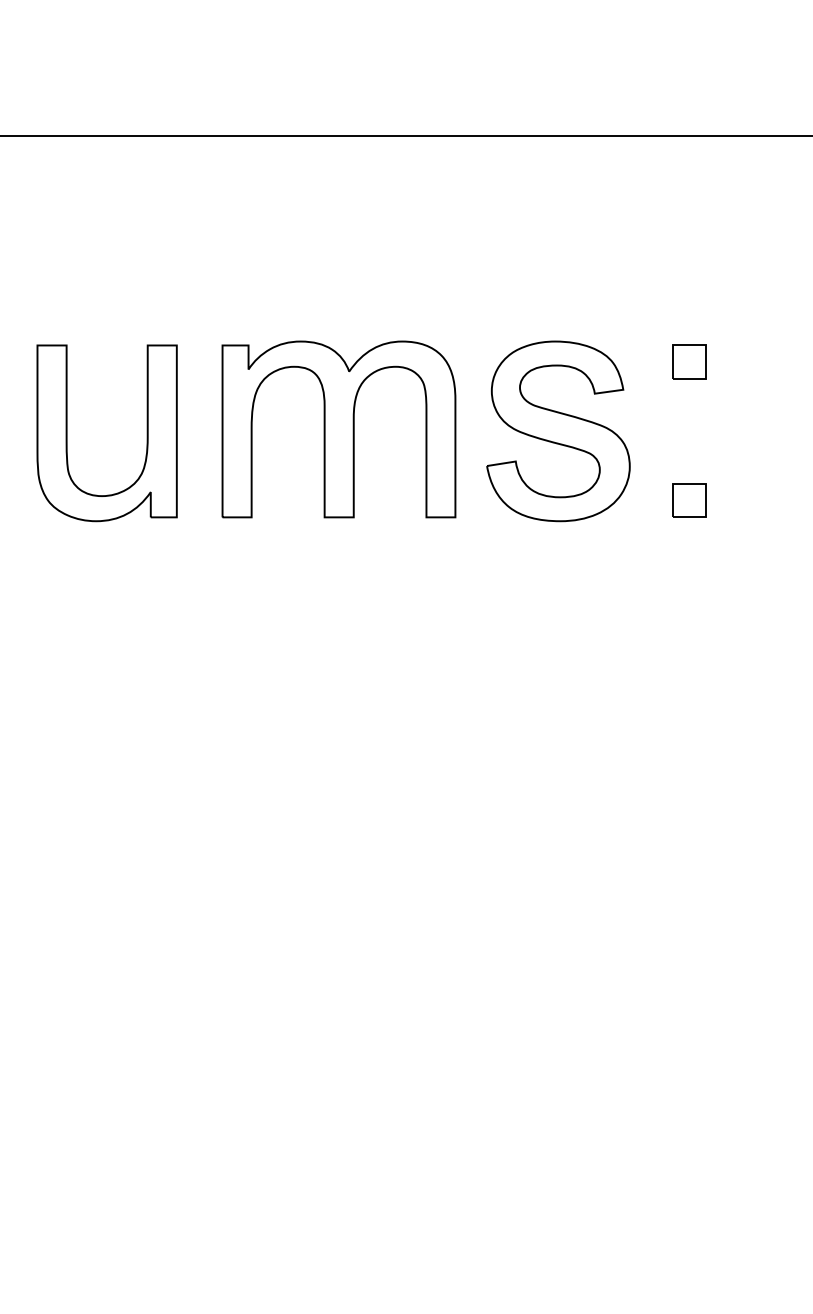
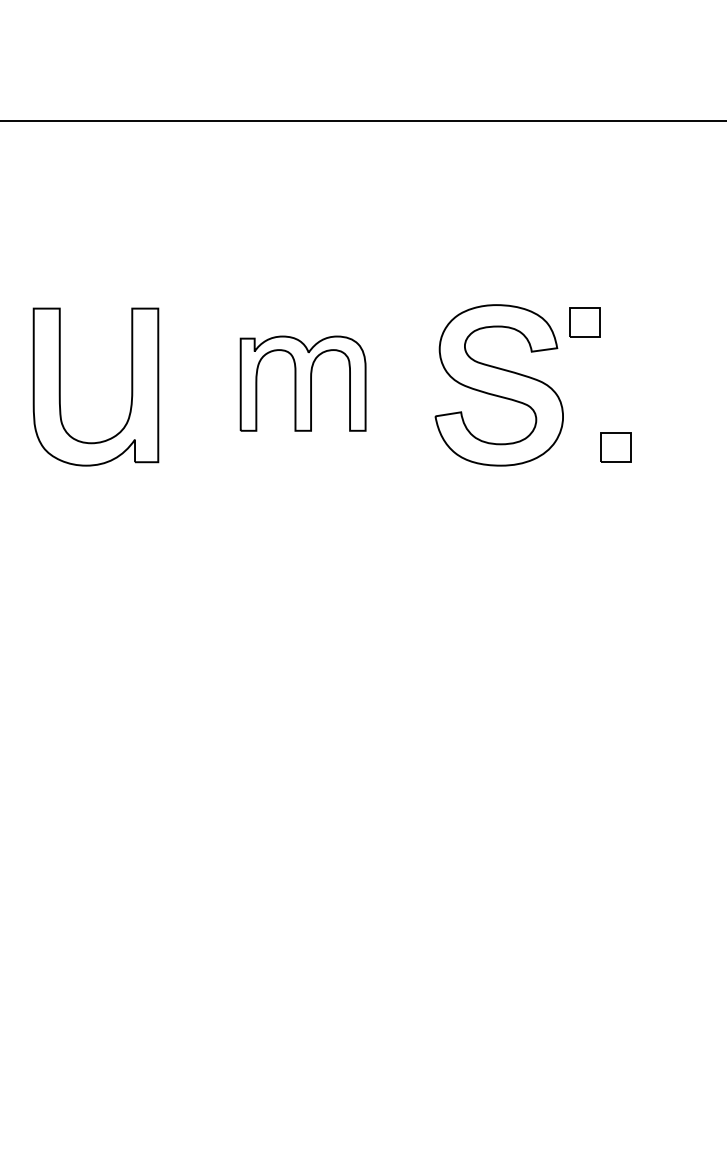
part: (689, 361) -> (585, 322), moved
part: (338, 429) -> (302, 383), size x0.6

